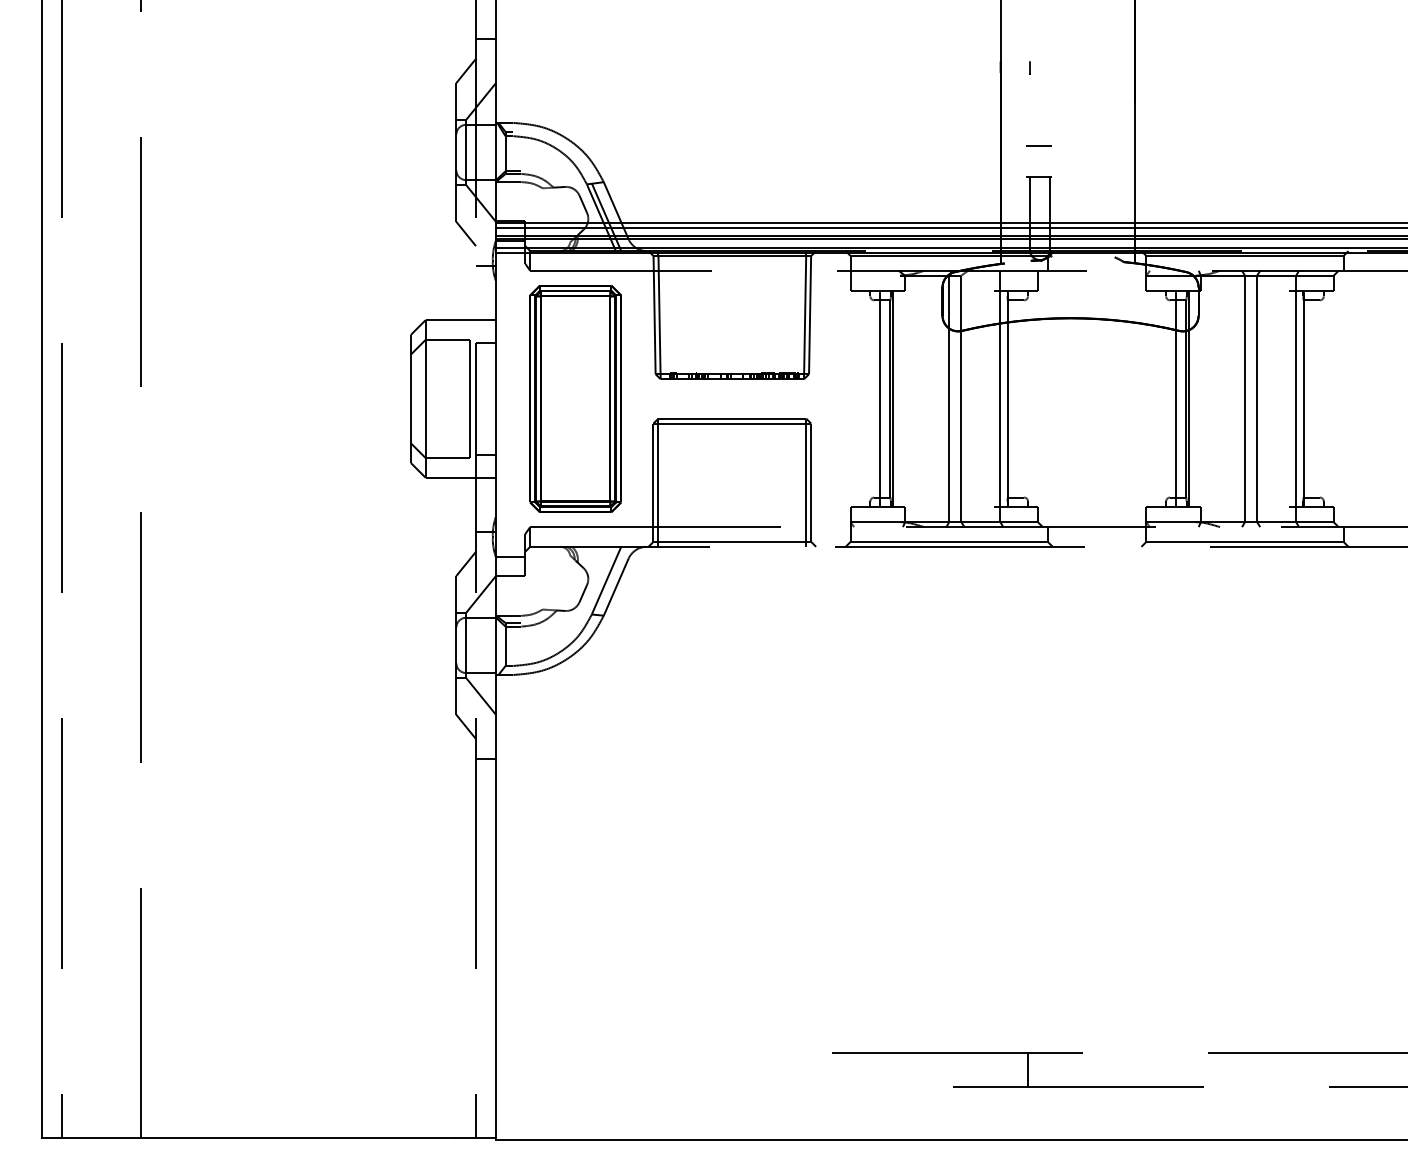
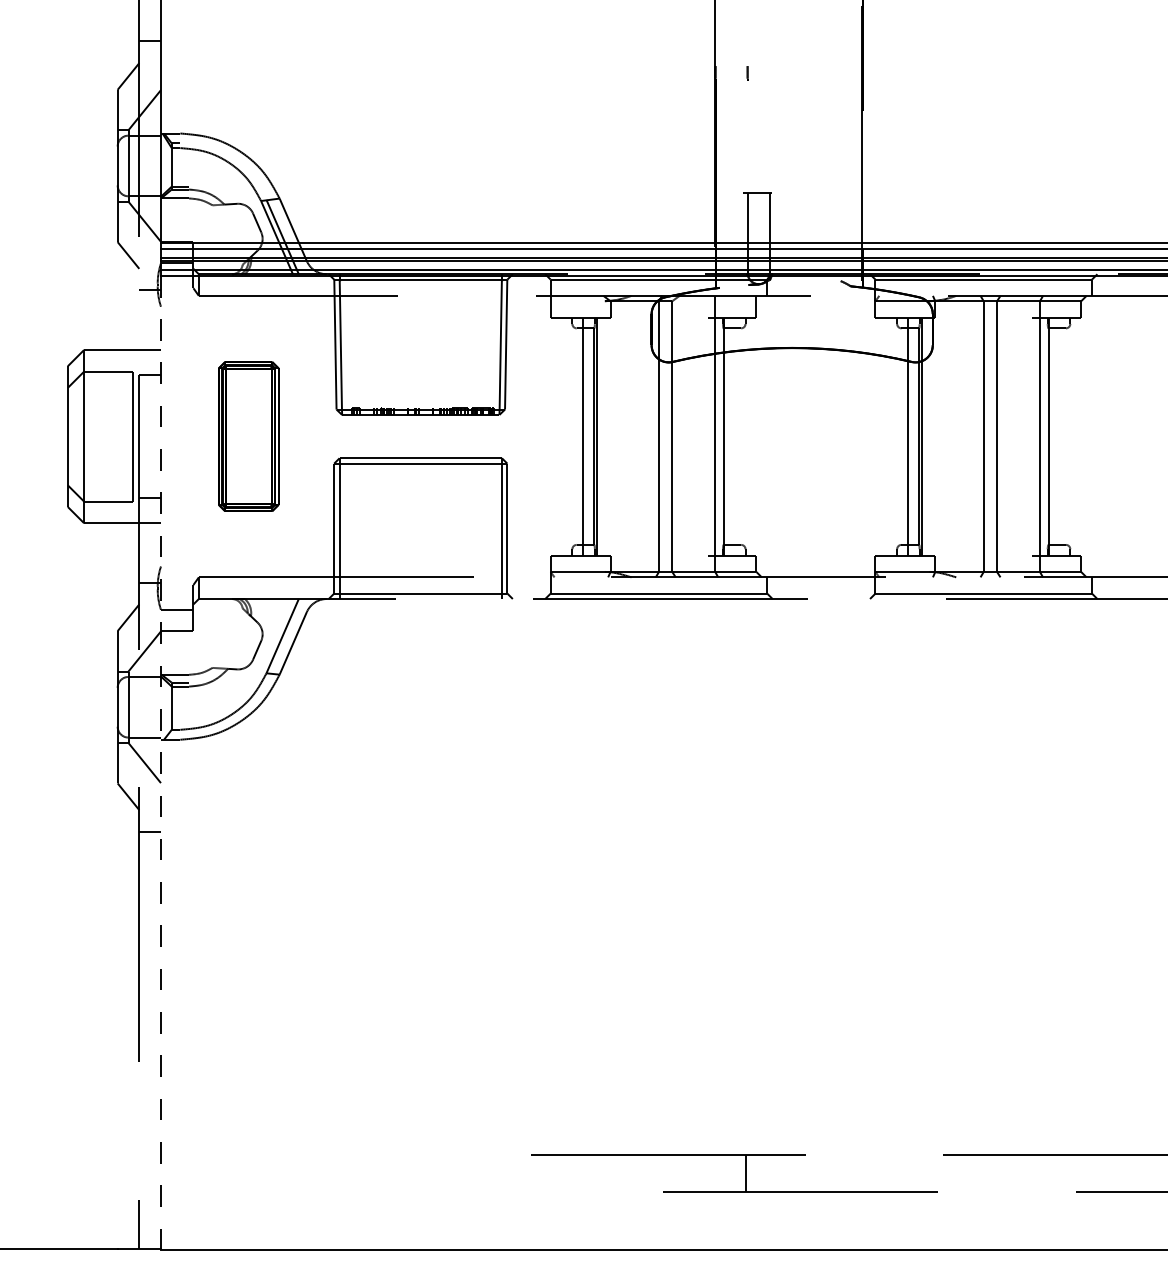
line: (1039, 145) -> (758, 158), removed
part: (575, 398) -> (248, 436), size x0.6
line: (495, 696) -> (160, 763), solid -> dashed

